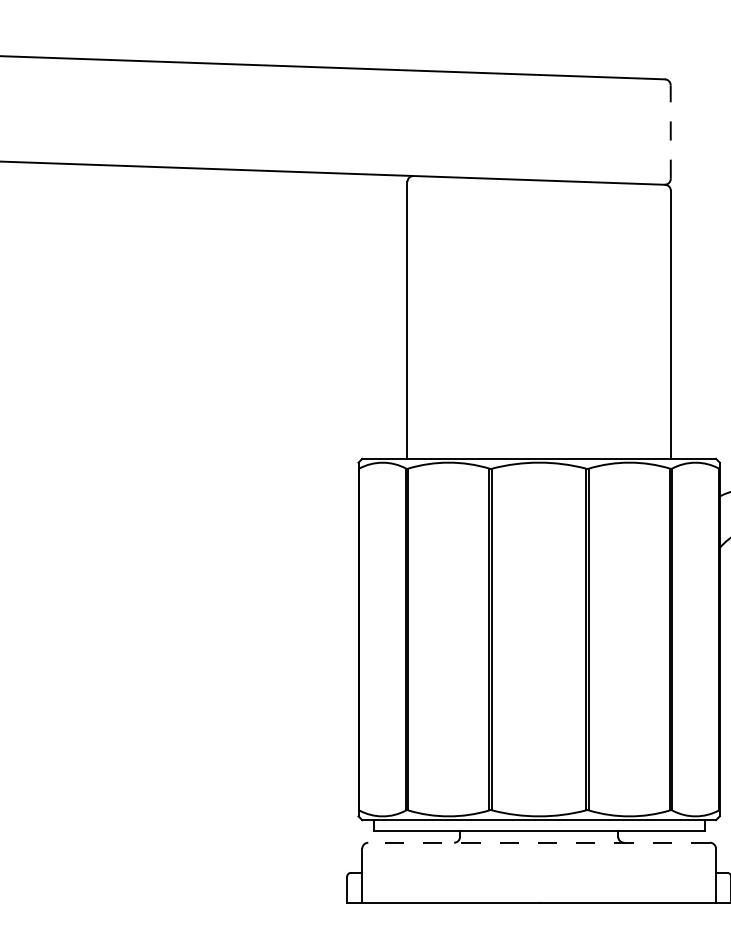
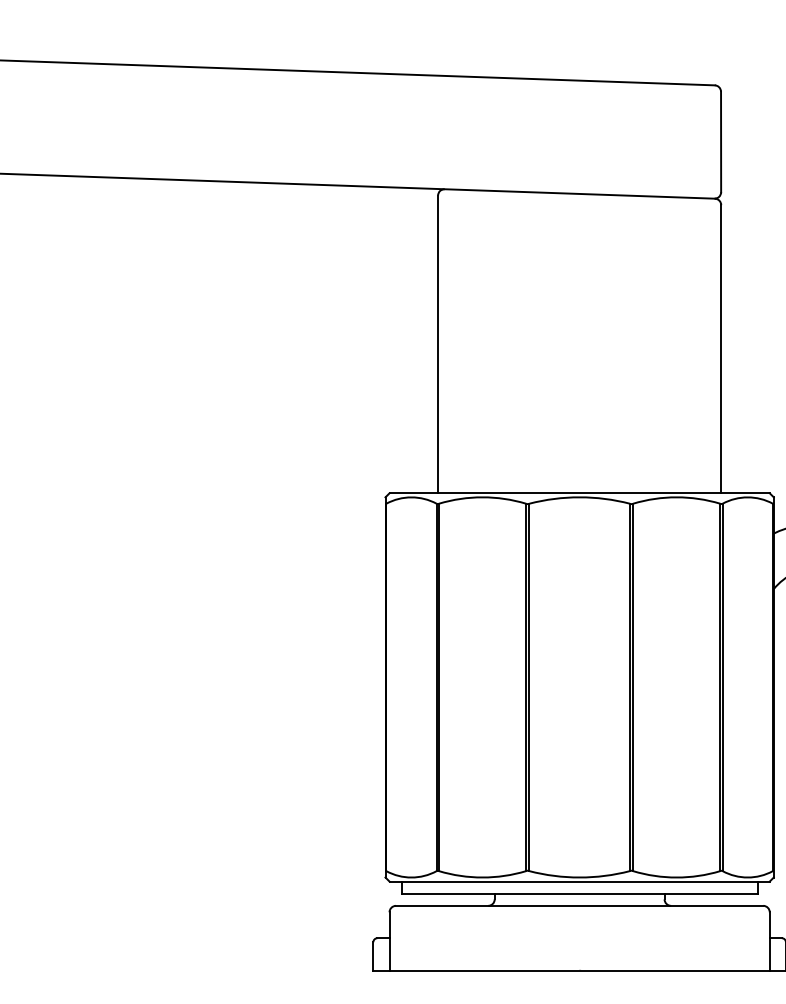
line: (671, 131) -> (721, 141), dashed -> solid
line: (539, 842) -> (579, 905), dashed -> solid

